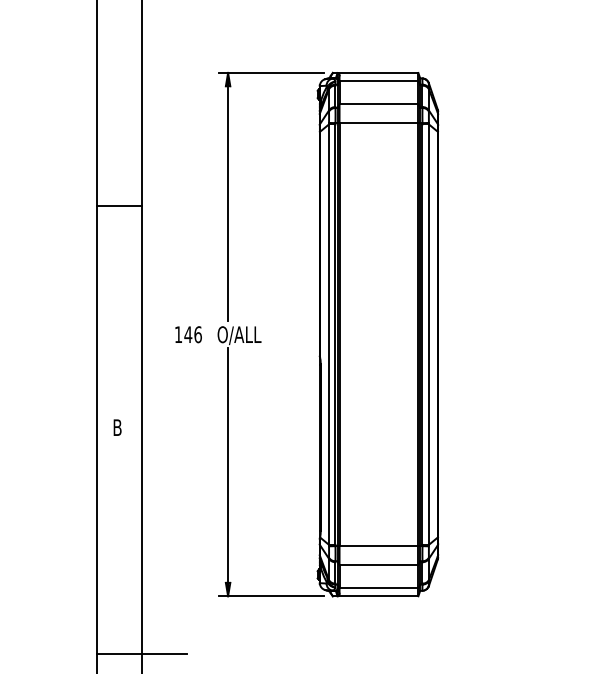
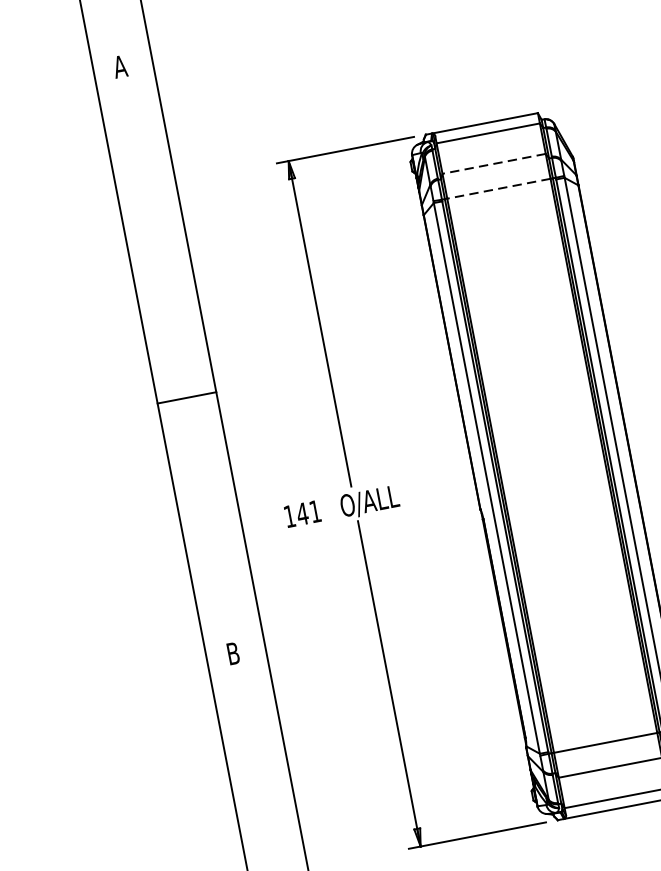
line: (378, 104) -> (493, 164), solid -> dashed
line: (378, 123) -> (498, 189), solid -> dashed
line: (119, 205) -> (186, 397), moved
text: (197, 334) -> (314, 511), 146 -> 141

